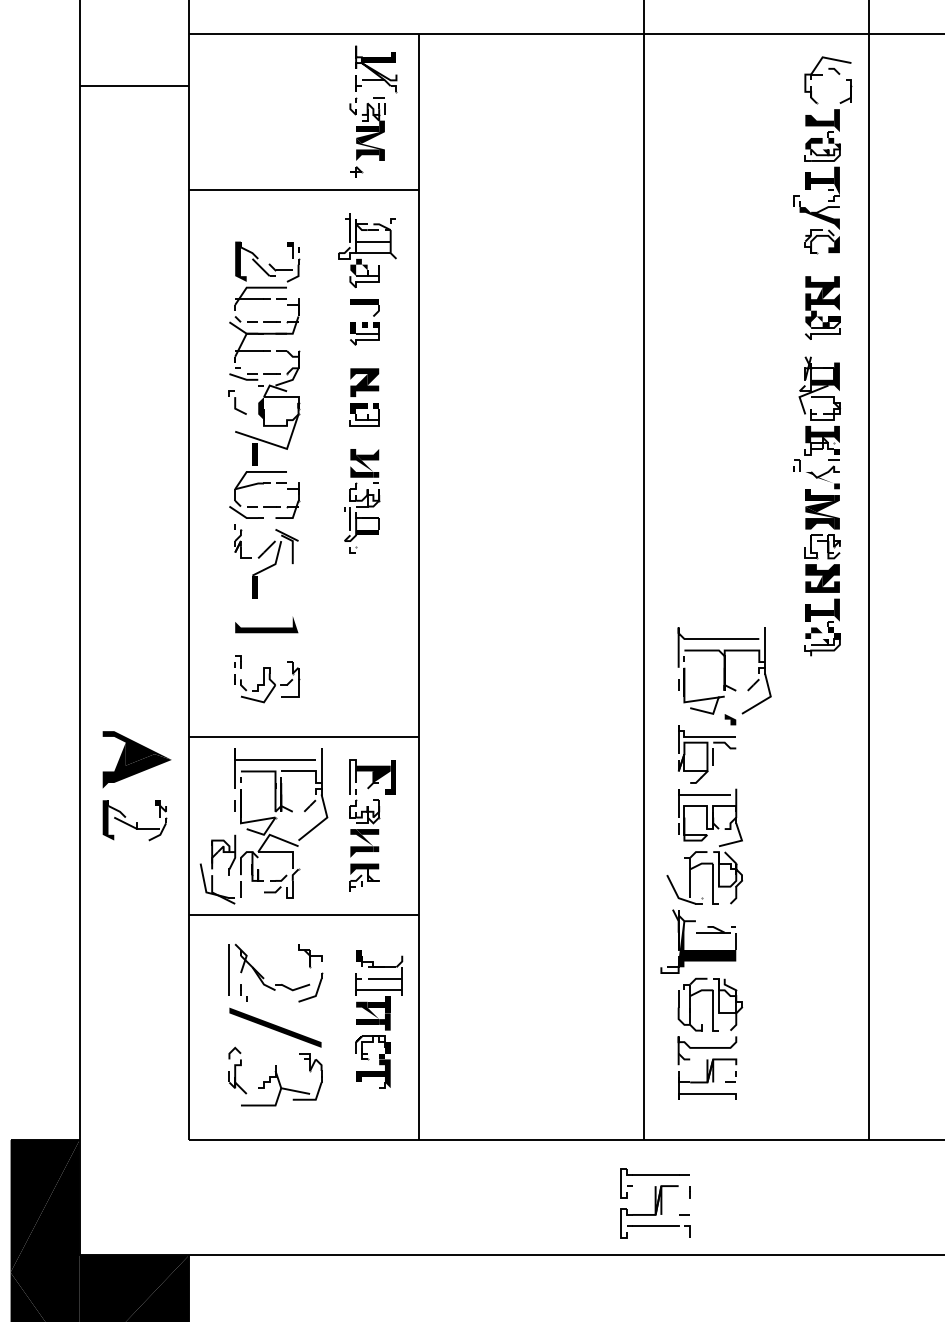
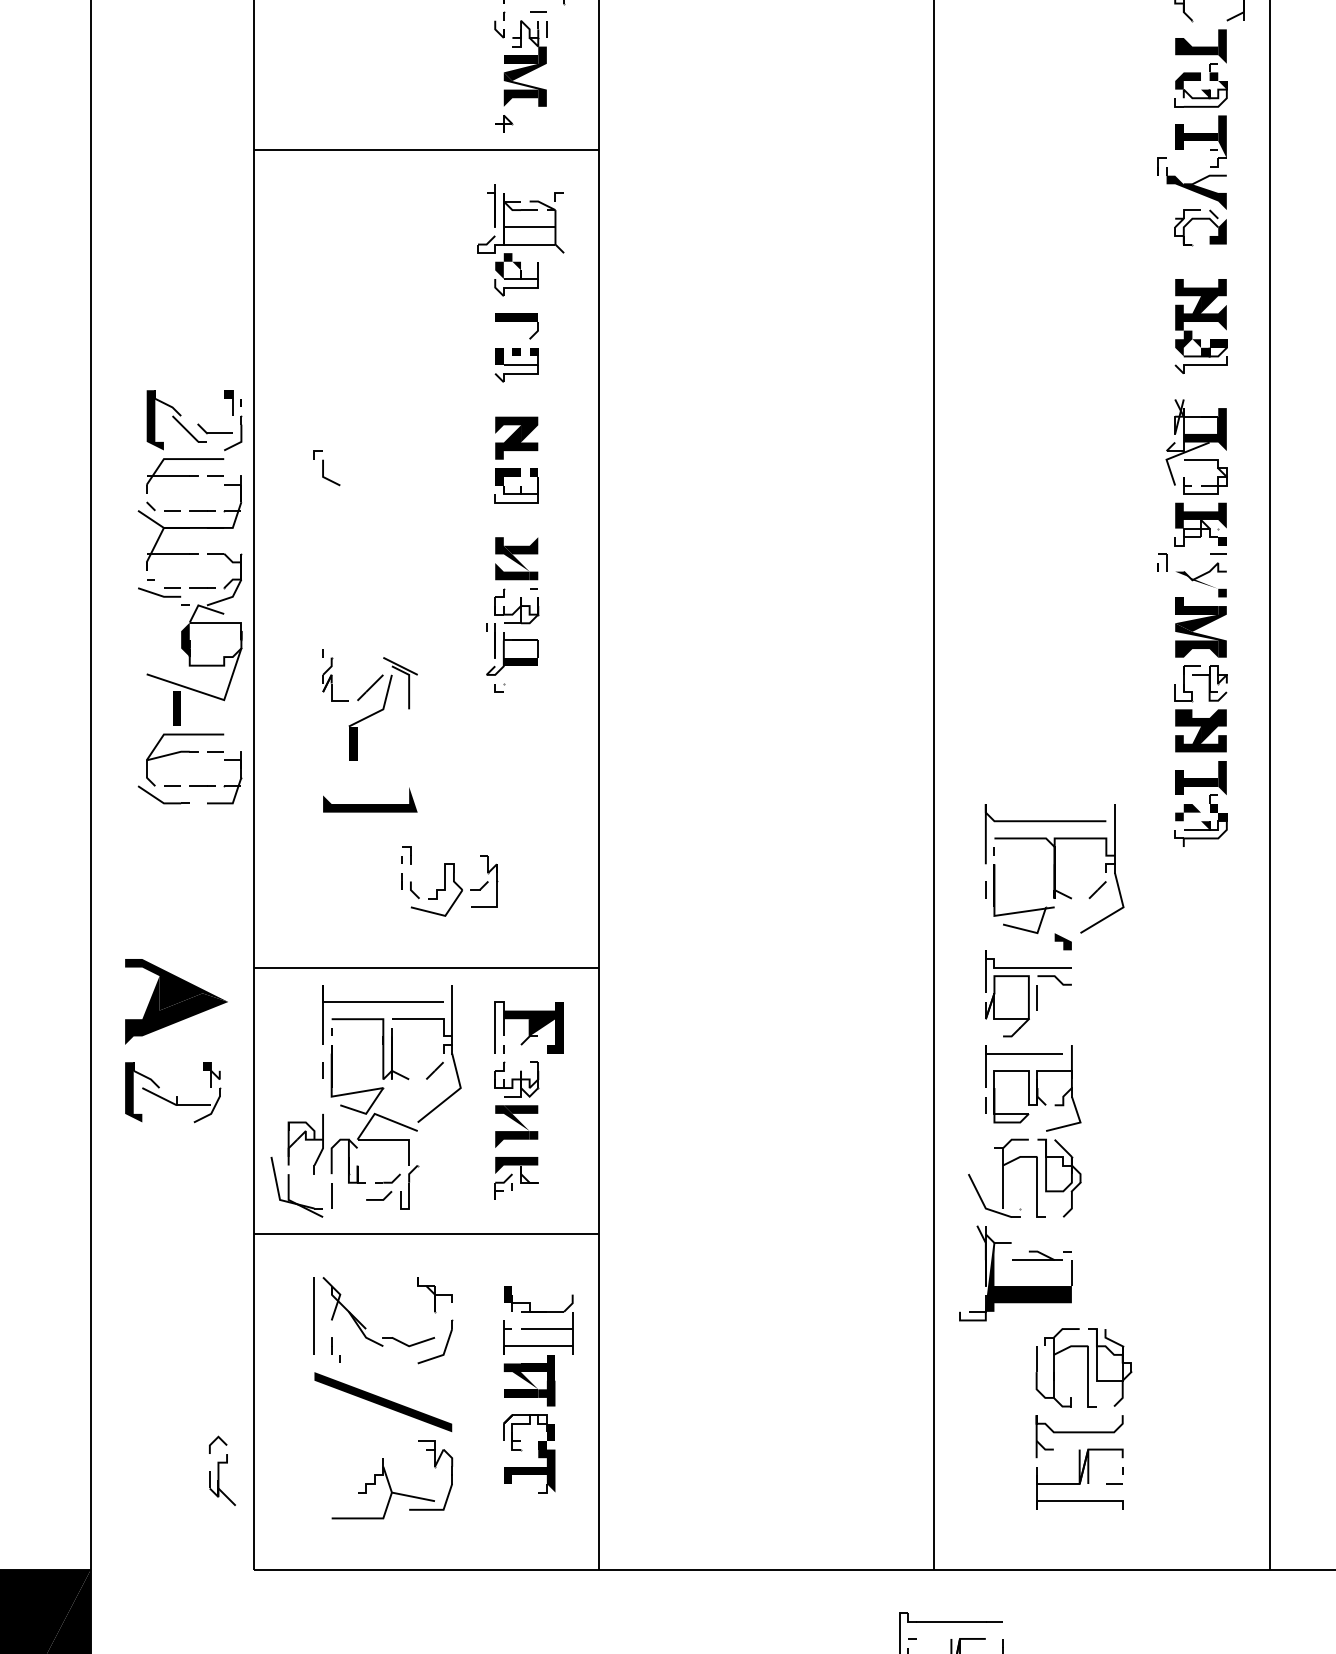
part: (264, 379) -> (190, 596), moved
part: (267, 679) -> (450, 881), moved
part: (712, 1031) -> (1087, 1407), moved
part: (237, 1070) -> (221, 1470), moved

